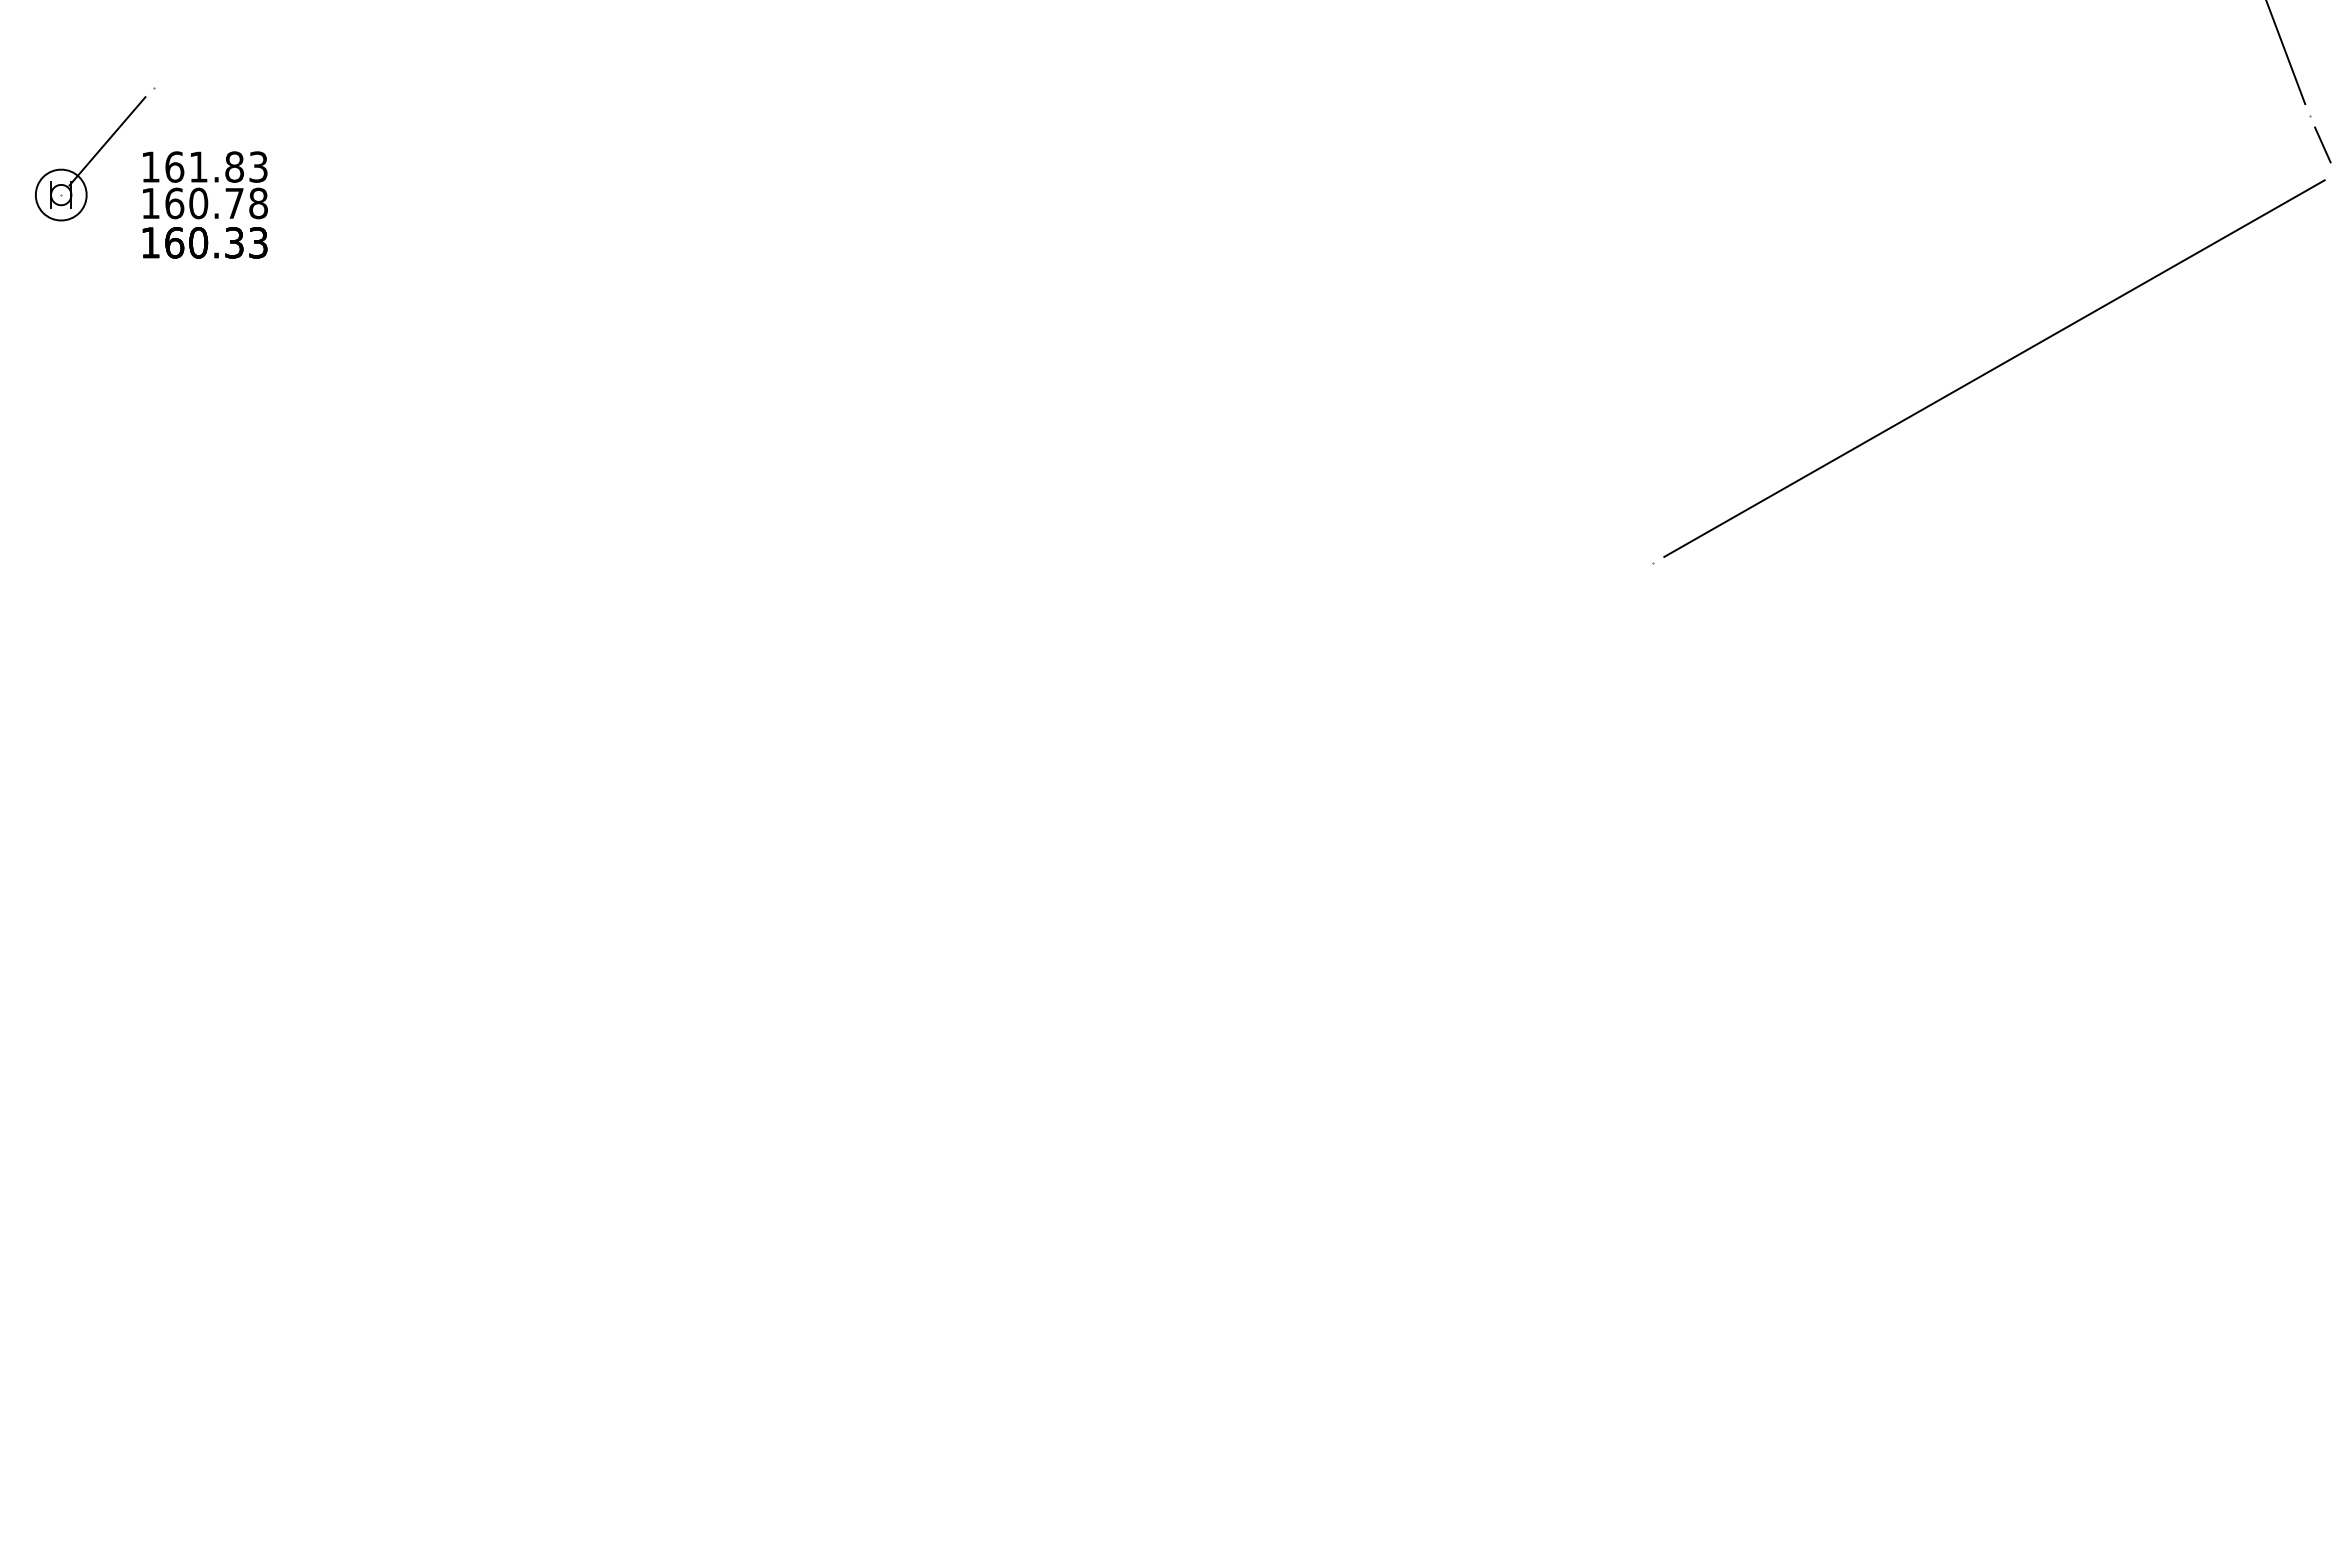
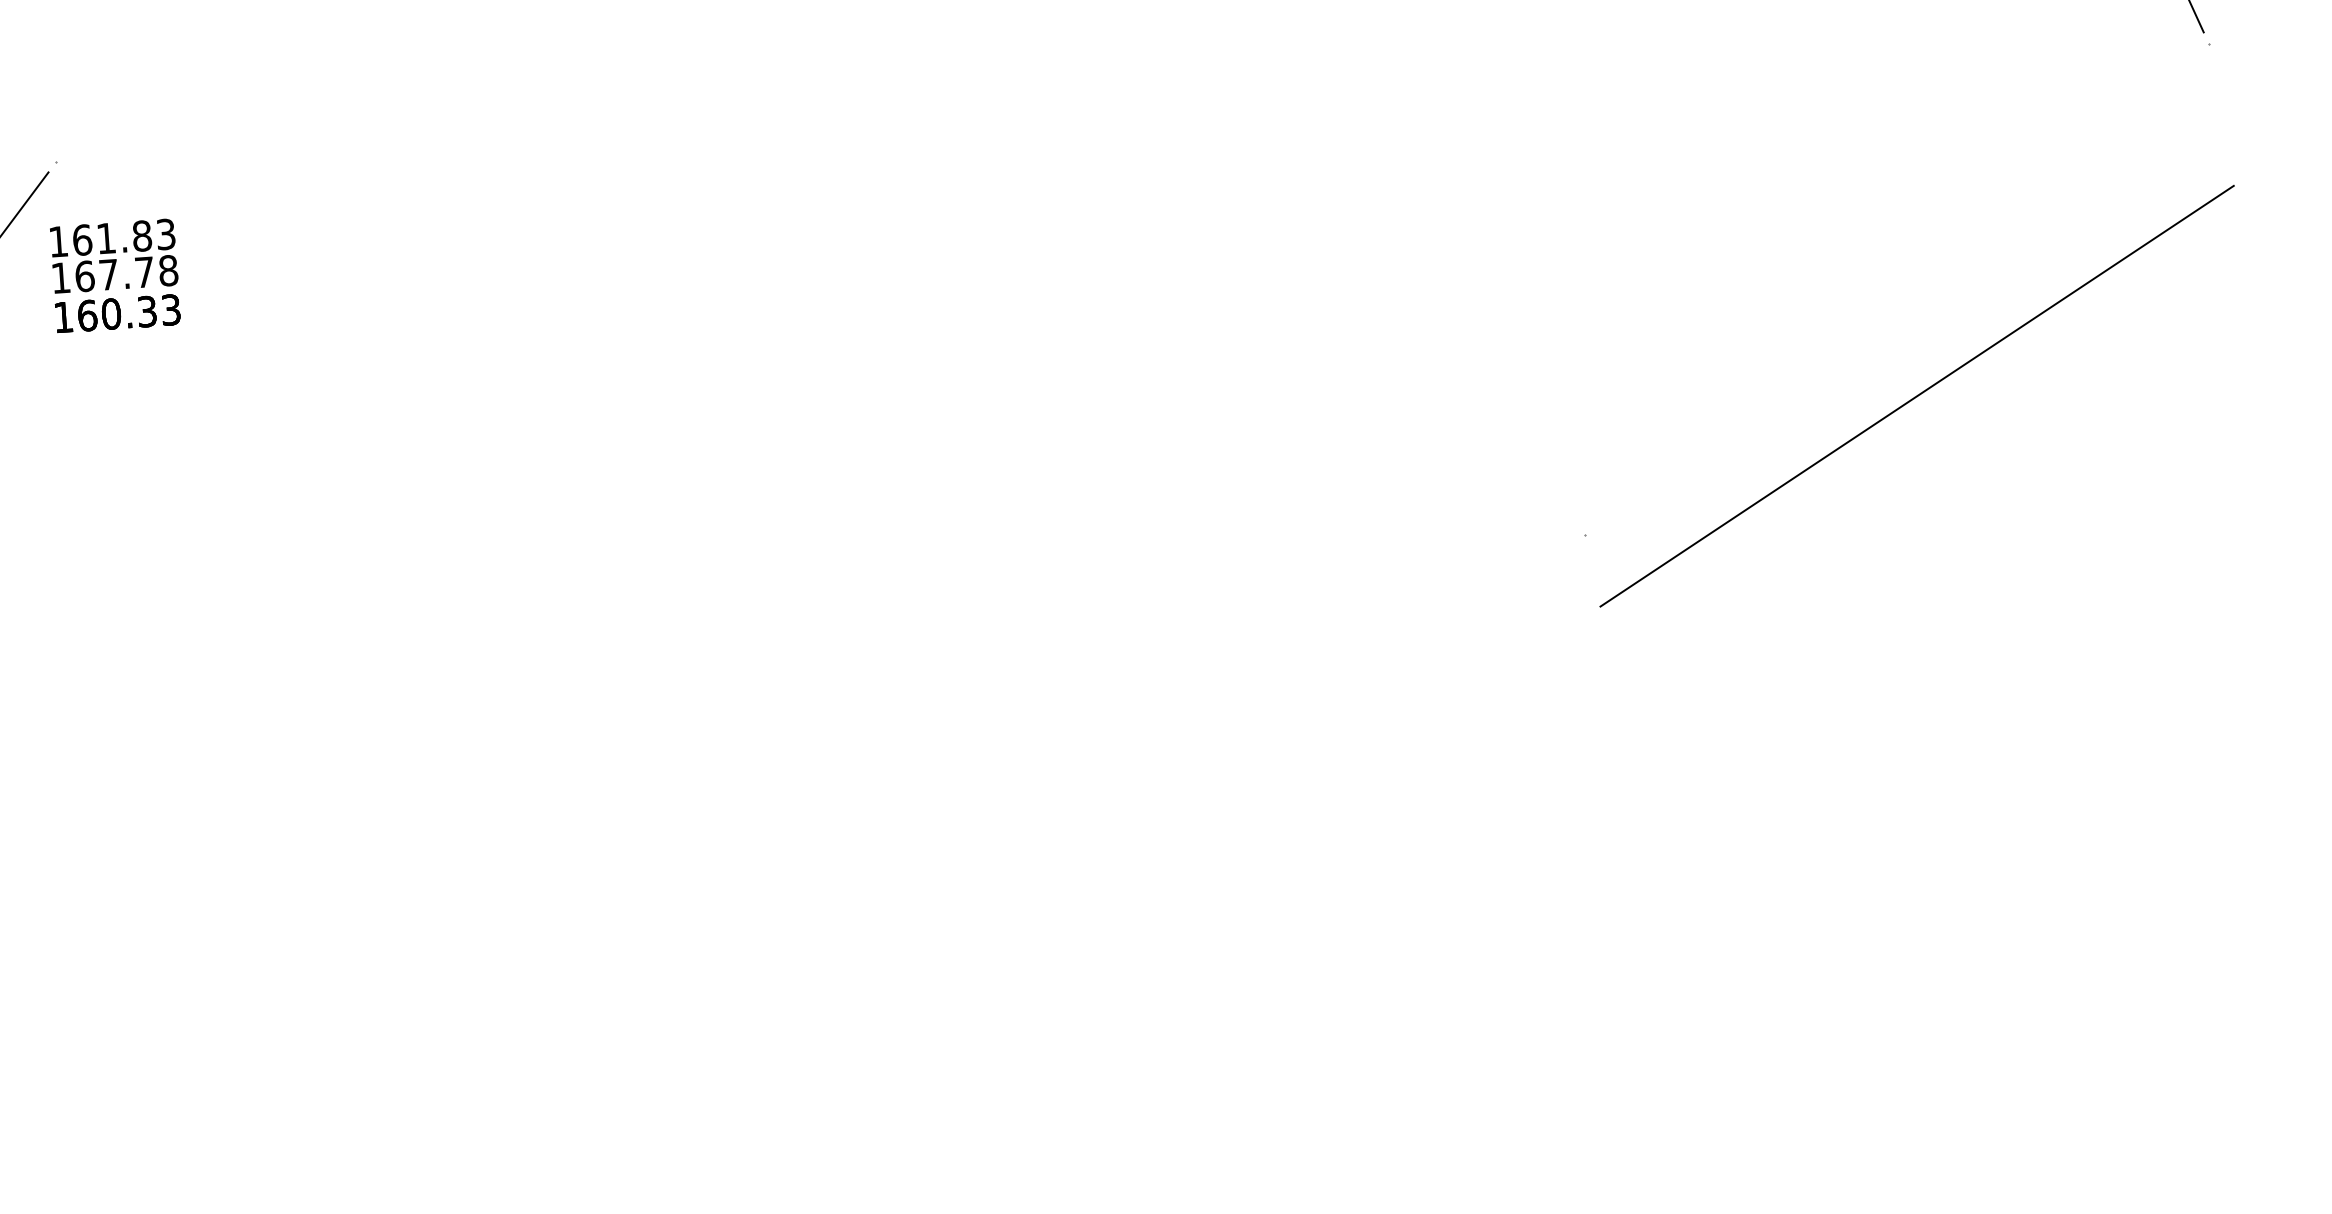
line: (2322, 144) -> (2223, 71), removed
text: (198, 203) -> (108, 274), 160.78 -> 167.78
line: (1994, 368) -> (1917, 396), moved

